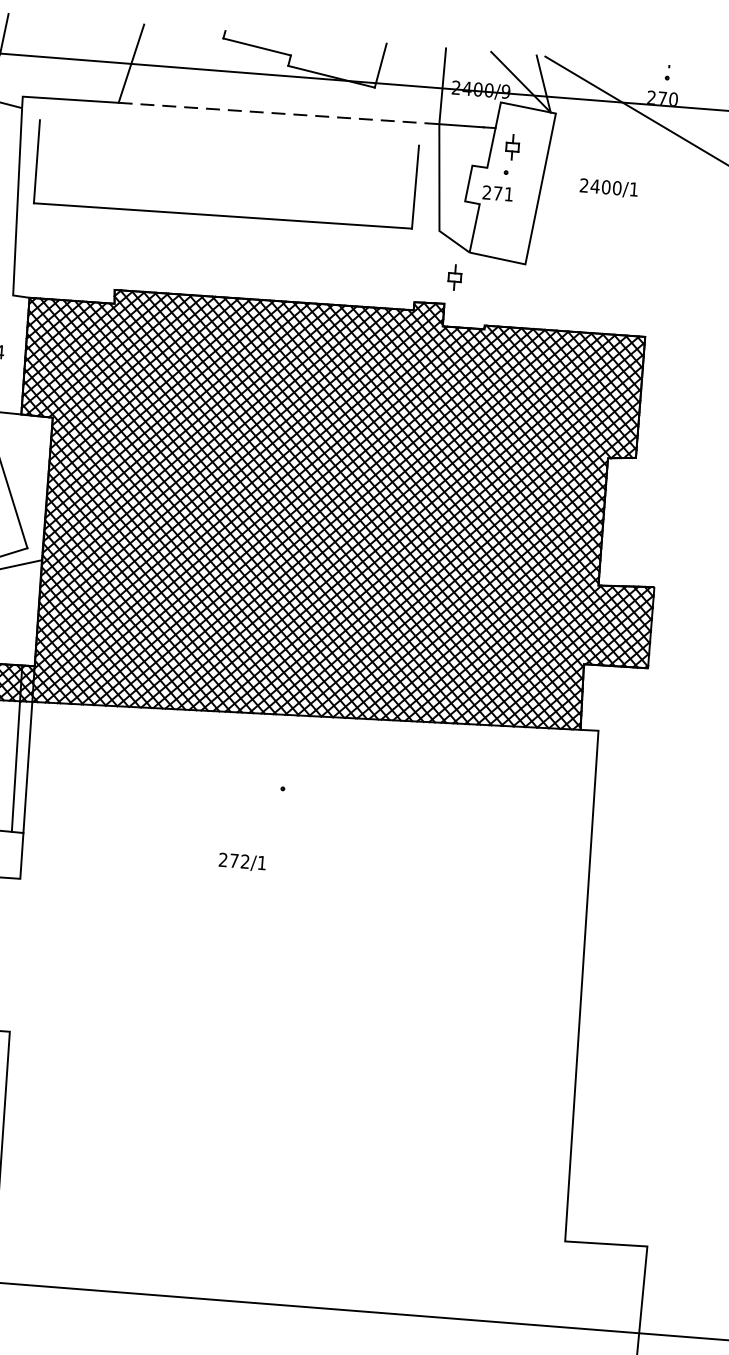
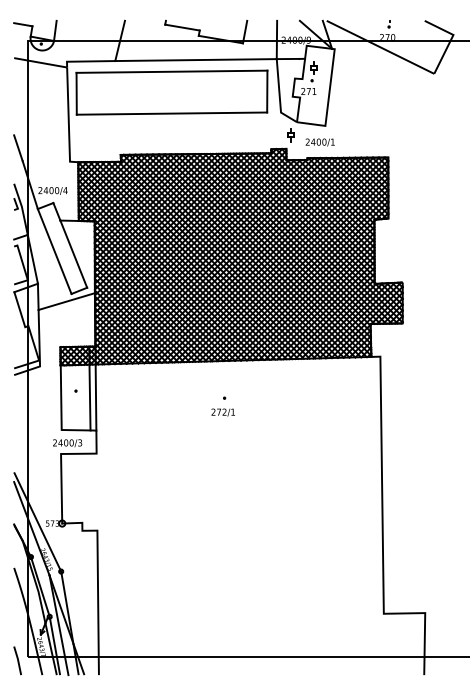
line: (279, 114) -> (196, 60), dashed -> solid
line: (228, 132) -> (171, 71), added
text: (607, 188) -> (319, 142), moved
text: (240, 861) -> (222, 412), moved

